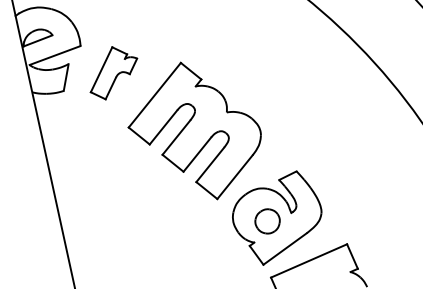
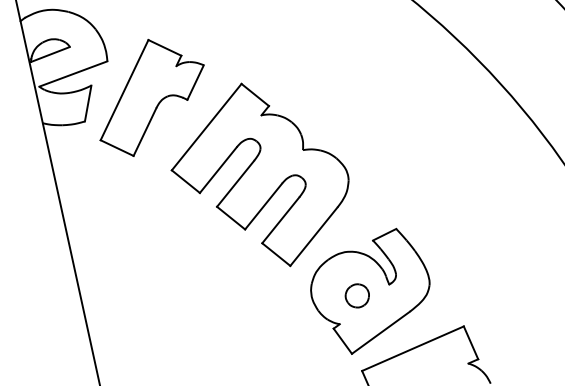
part: (113, 73) -> (151, 97), size x1.67
part: (266, 221) -> (356, 295), size x0.71

